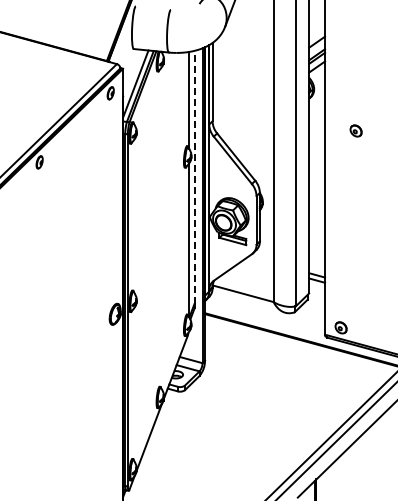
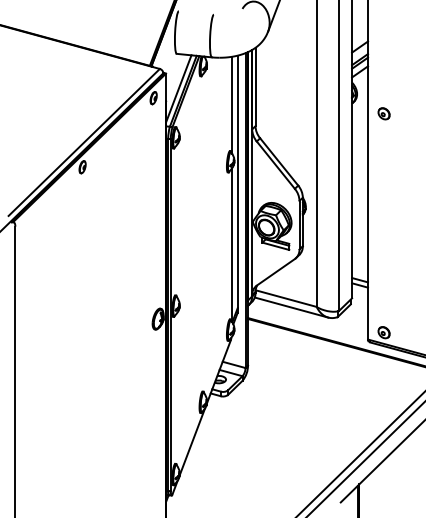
part: (355, 130) -> (383, 113), moved
line: (194, 176) -> (237, 181), dashed -> solid
line: (248, 302) -> (291, 307), added

